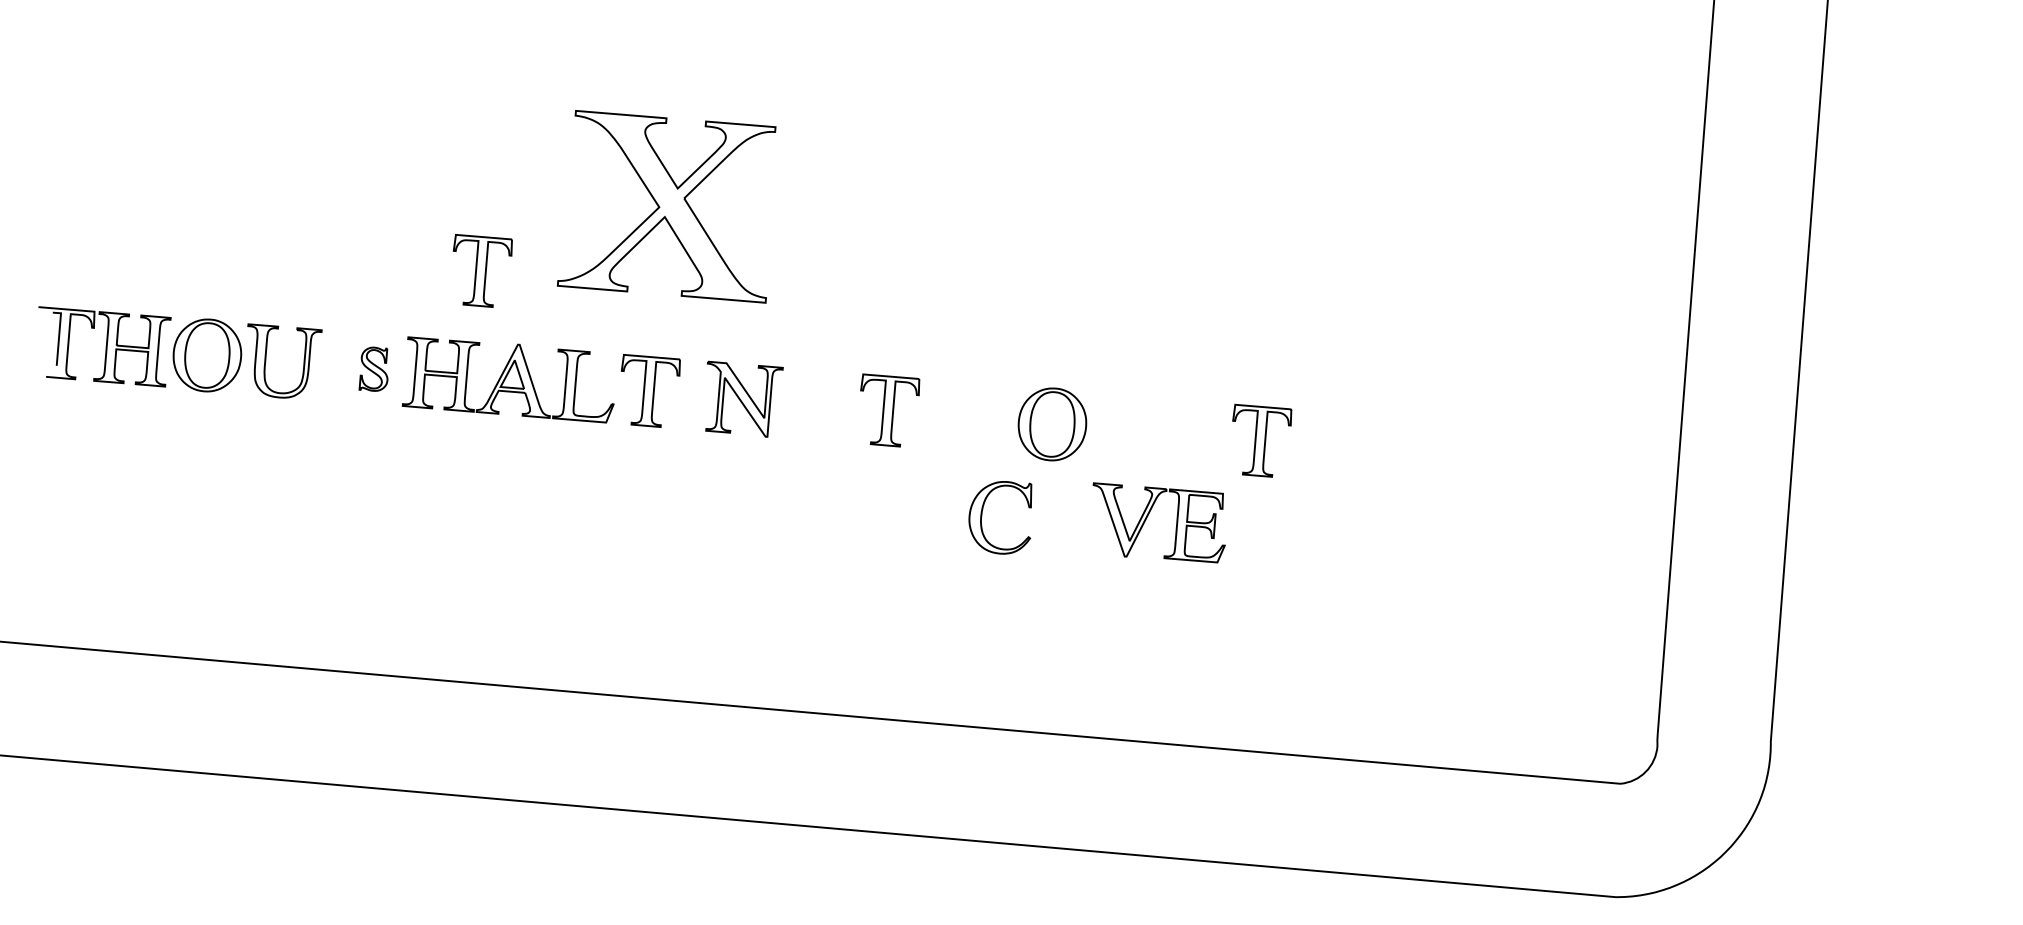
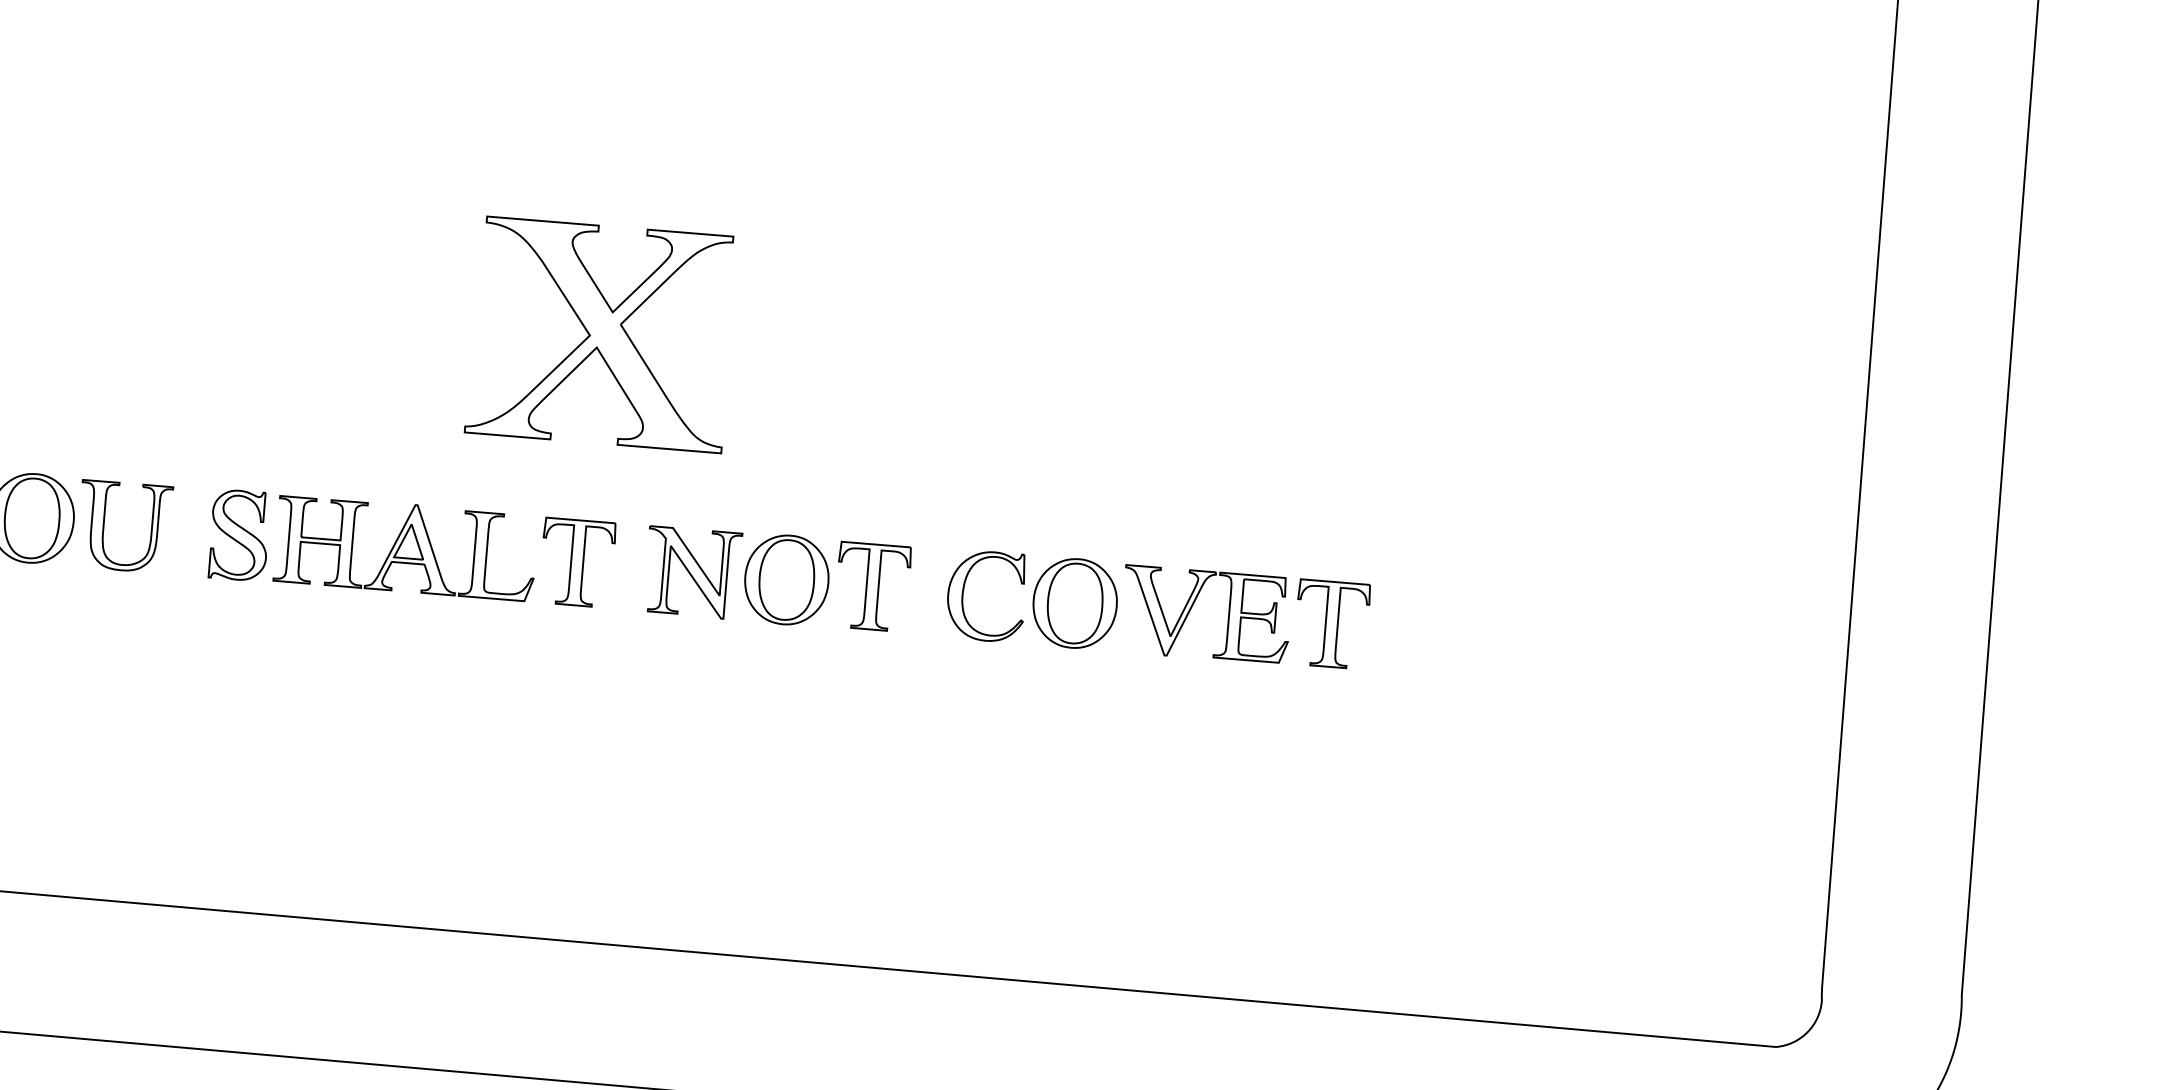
part: (482, 270) -> (371, 413), removed
part: (373, 369) -> (237, 535), size x1.67
part: (818, 405) -> (786, 580), added
part: (982, 516) -> (964, 594), moved
part: (1148, 516) -> (1193, 606), moved

